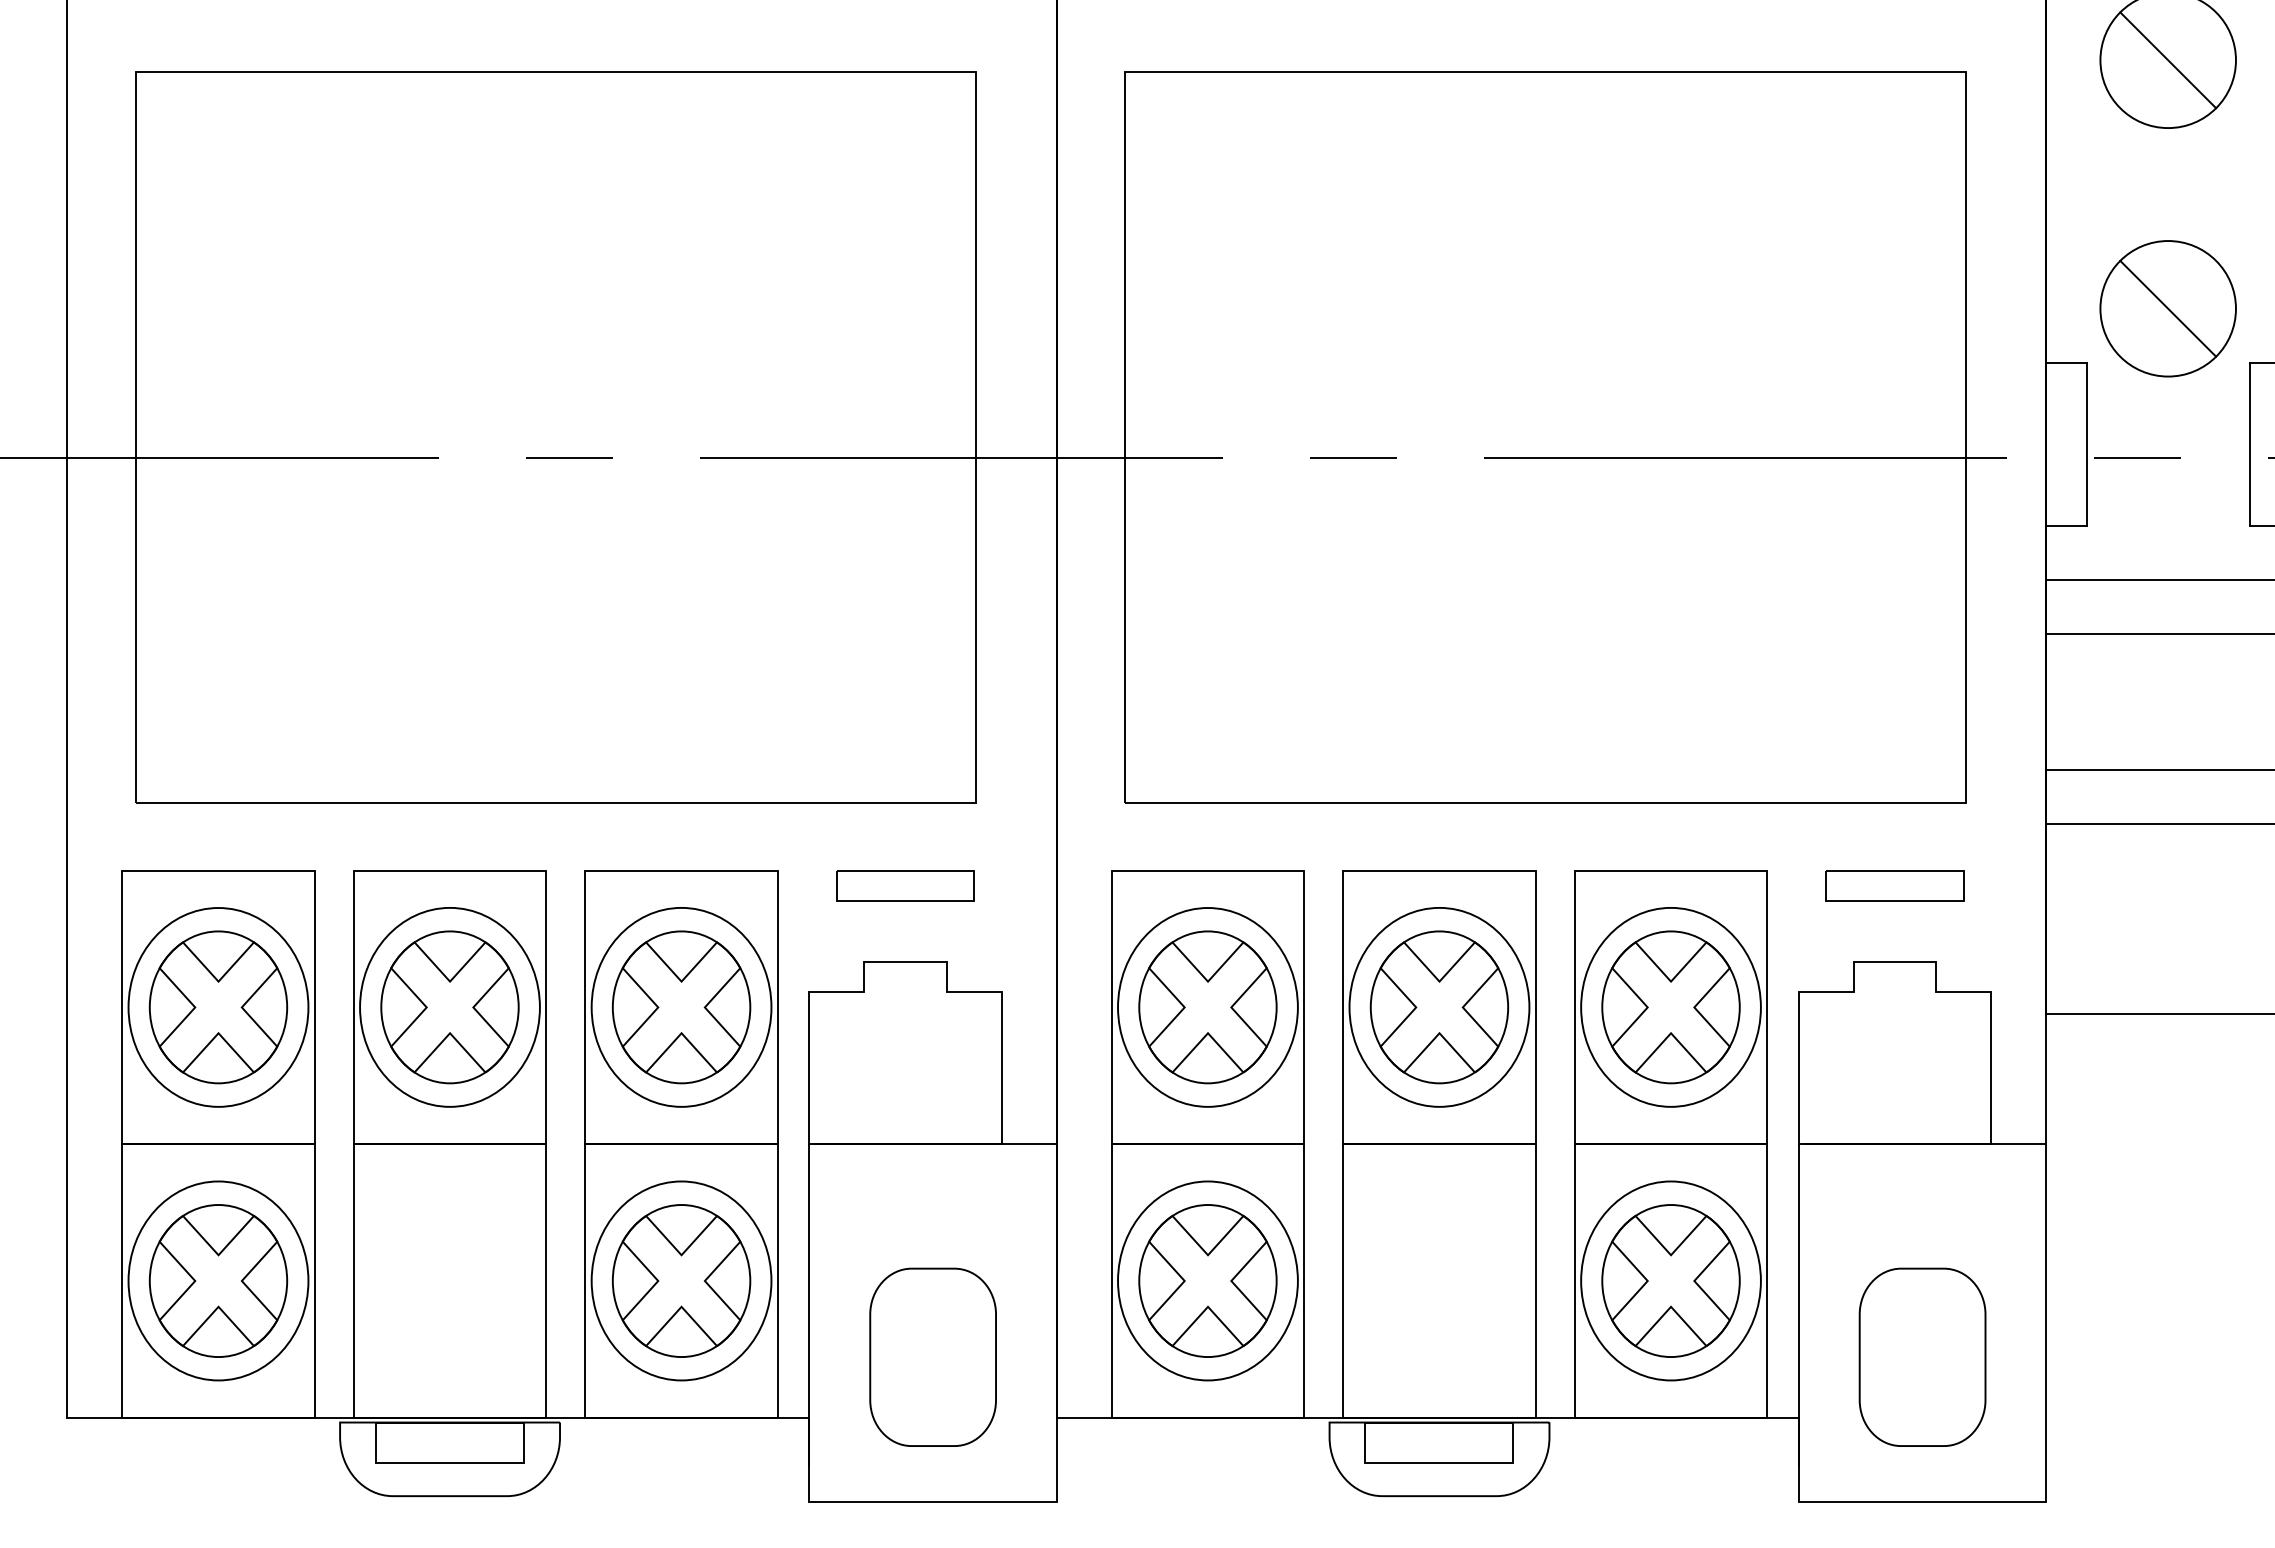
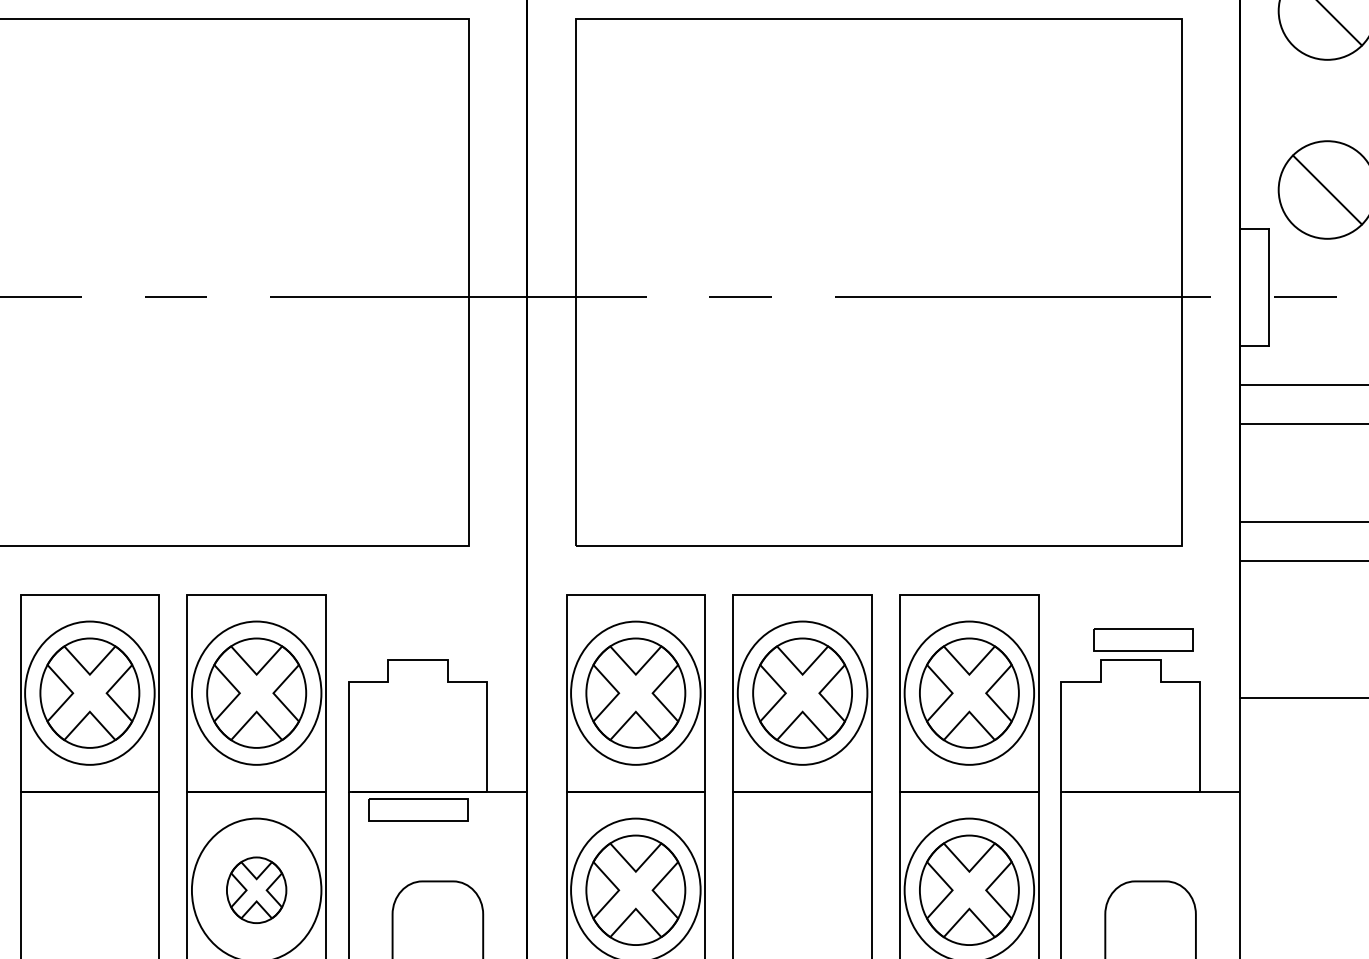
part: (905, 885) -> (417, 809), moved
part: (1894, 885) -> (1142, 639), moved
part: (681, 1280) -> (256, 889), size x0.6

